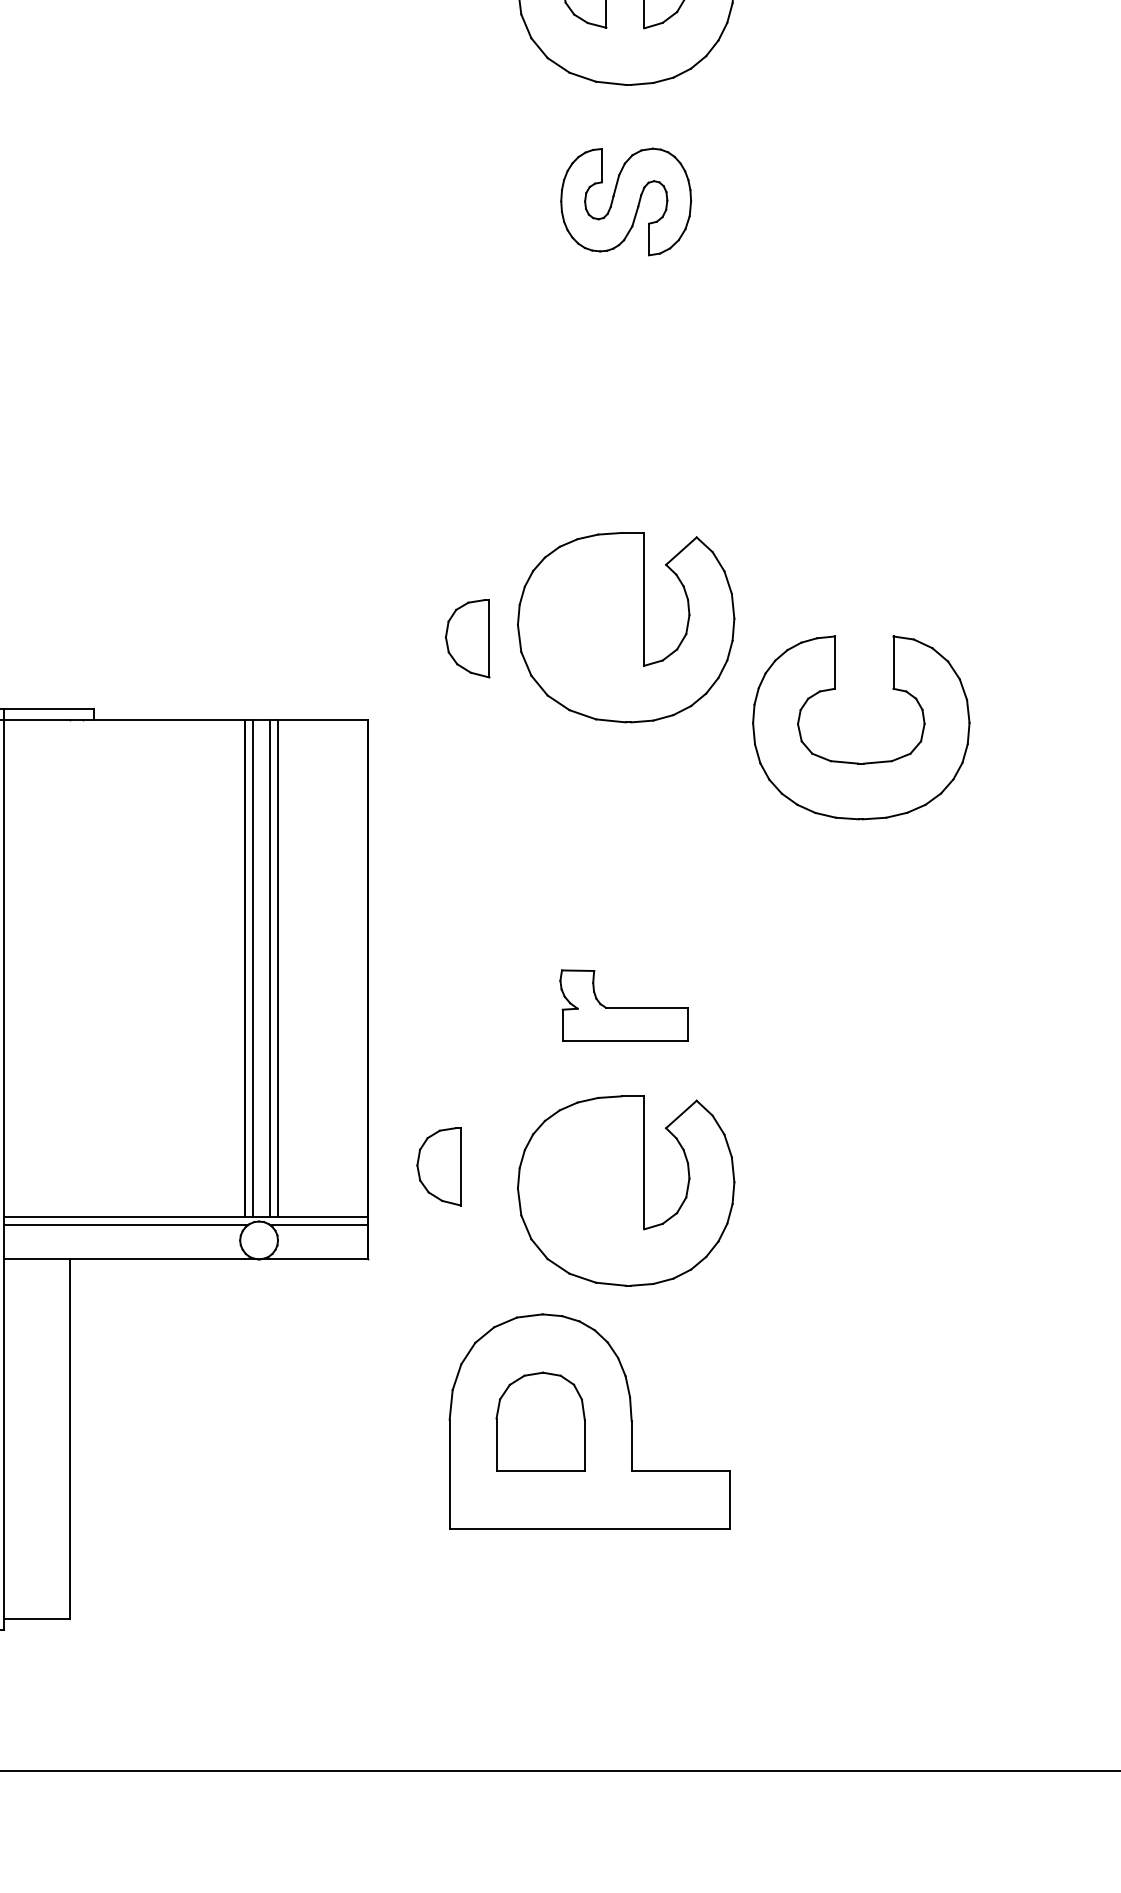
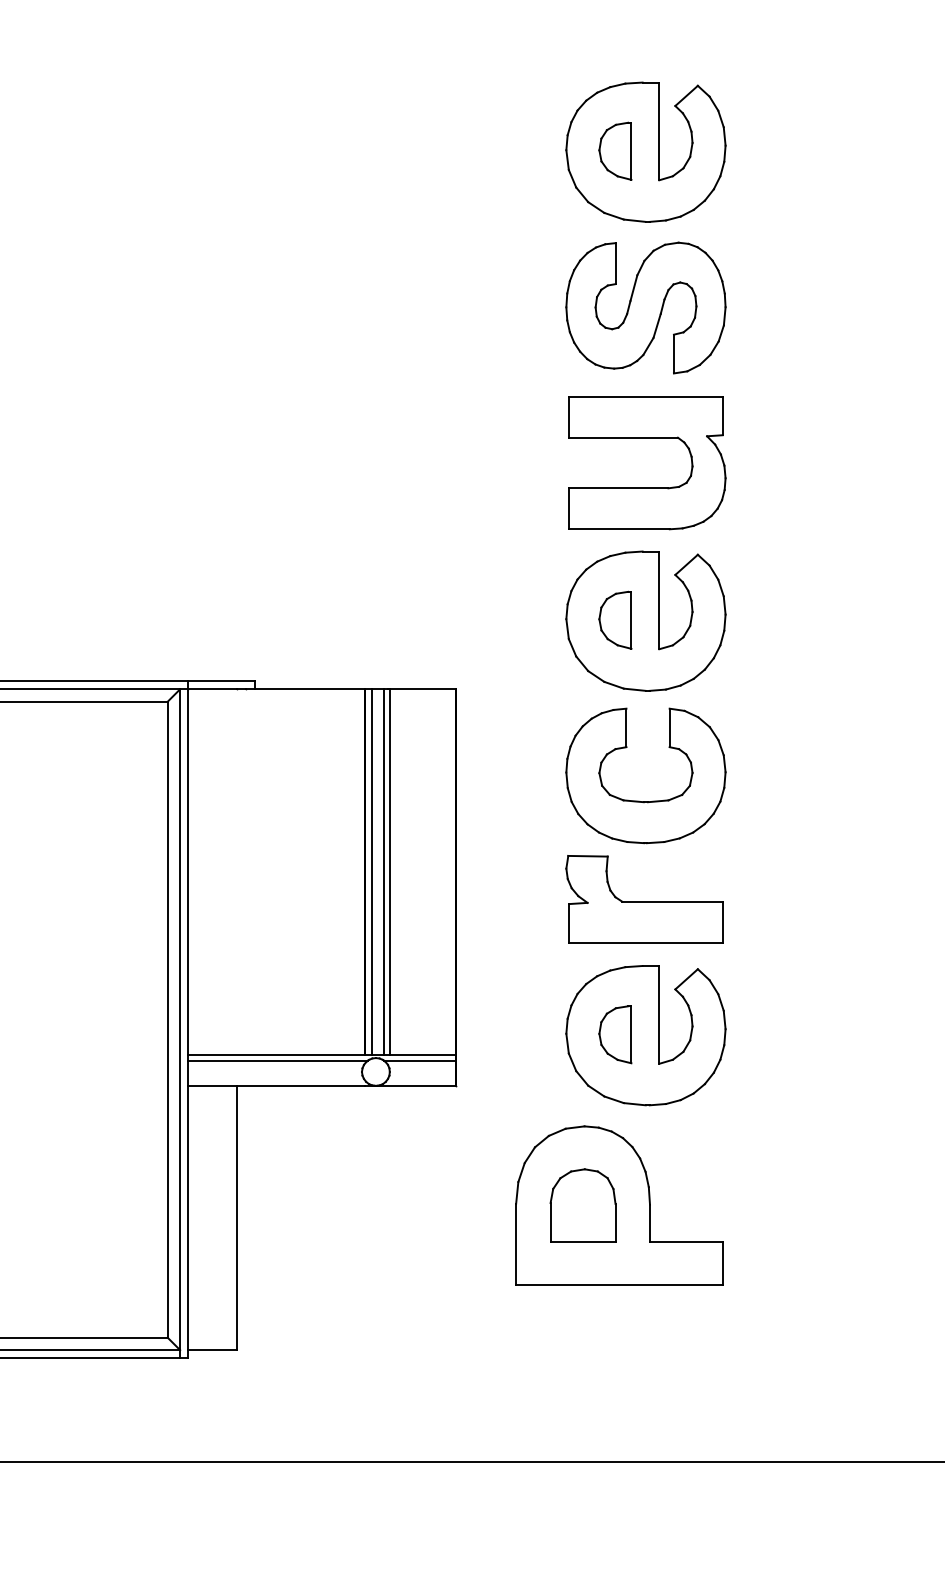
part: (625, 201) -> (645, 307), size x1.67
part: (628, 445) -> (647, 487), added
part: (467, 637) -> (615, 619), moved
part: (852, 761) -> (639, 800), moved
part: (624, 1005) -> (644, 899), size x1.67
part: (439, 1166) -> (615, 1034), moved

